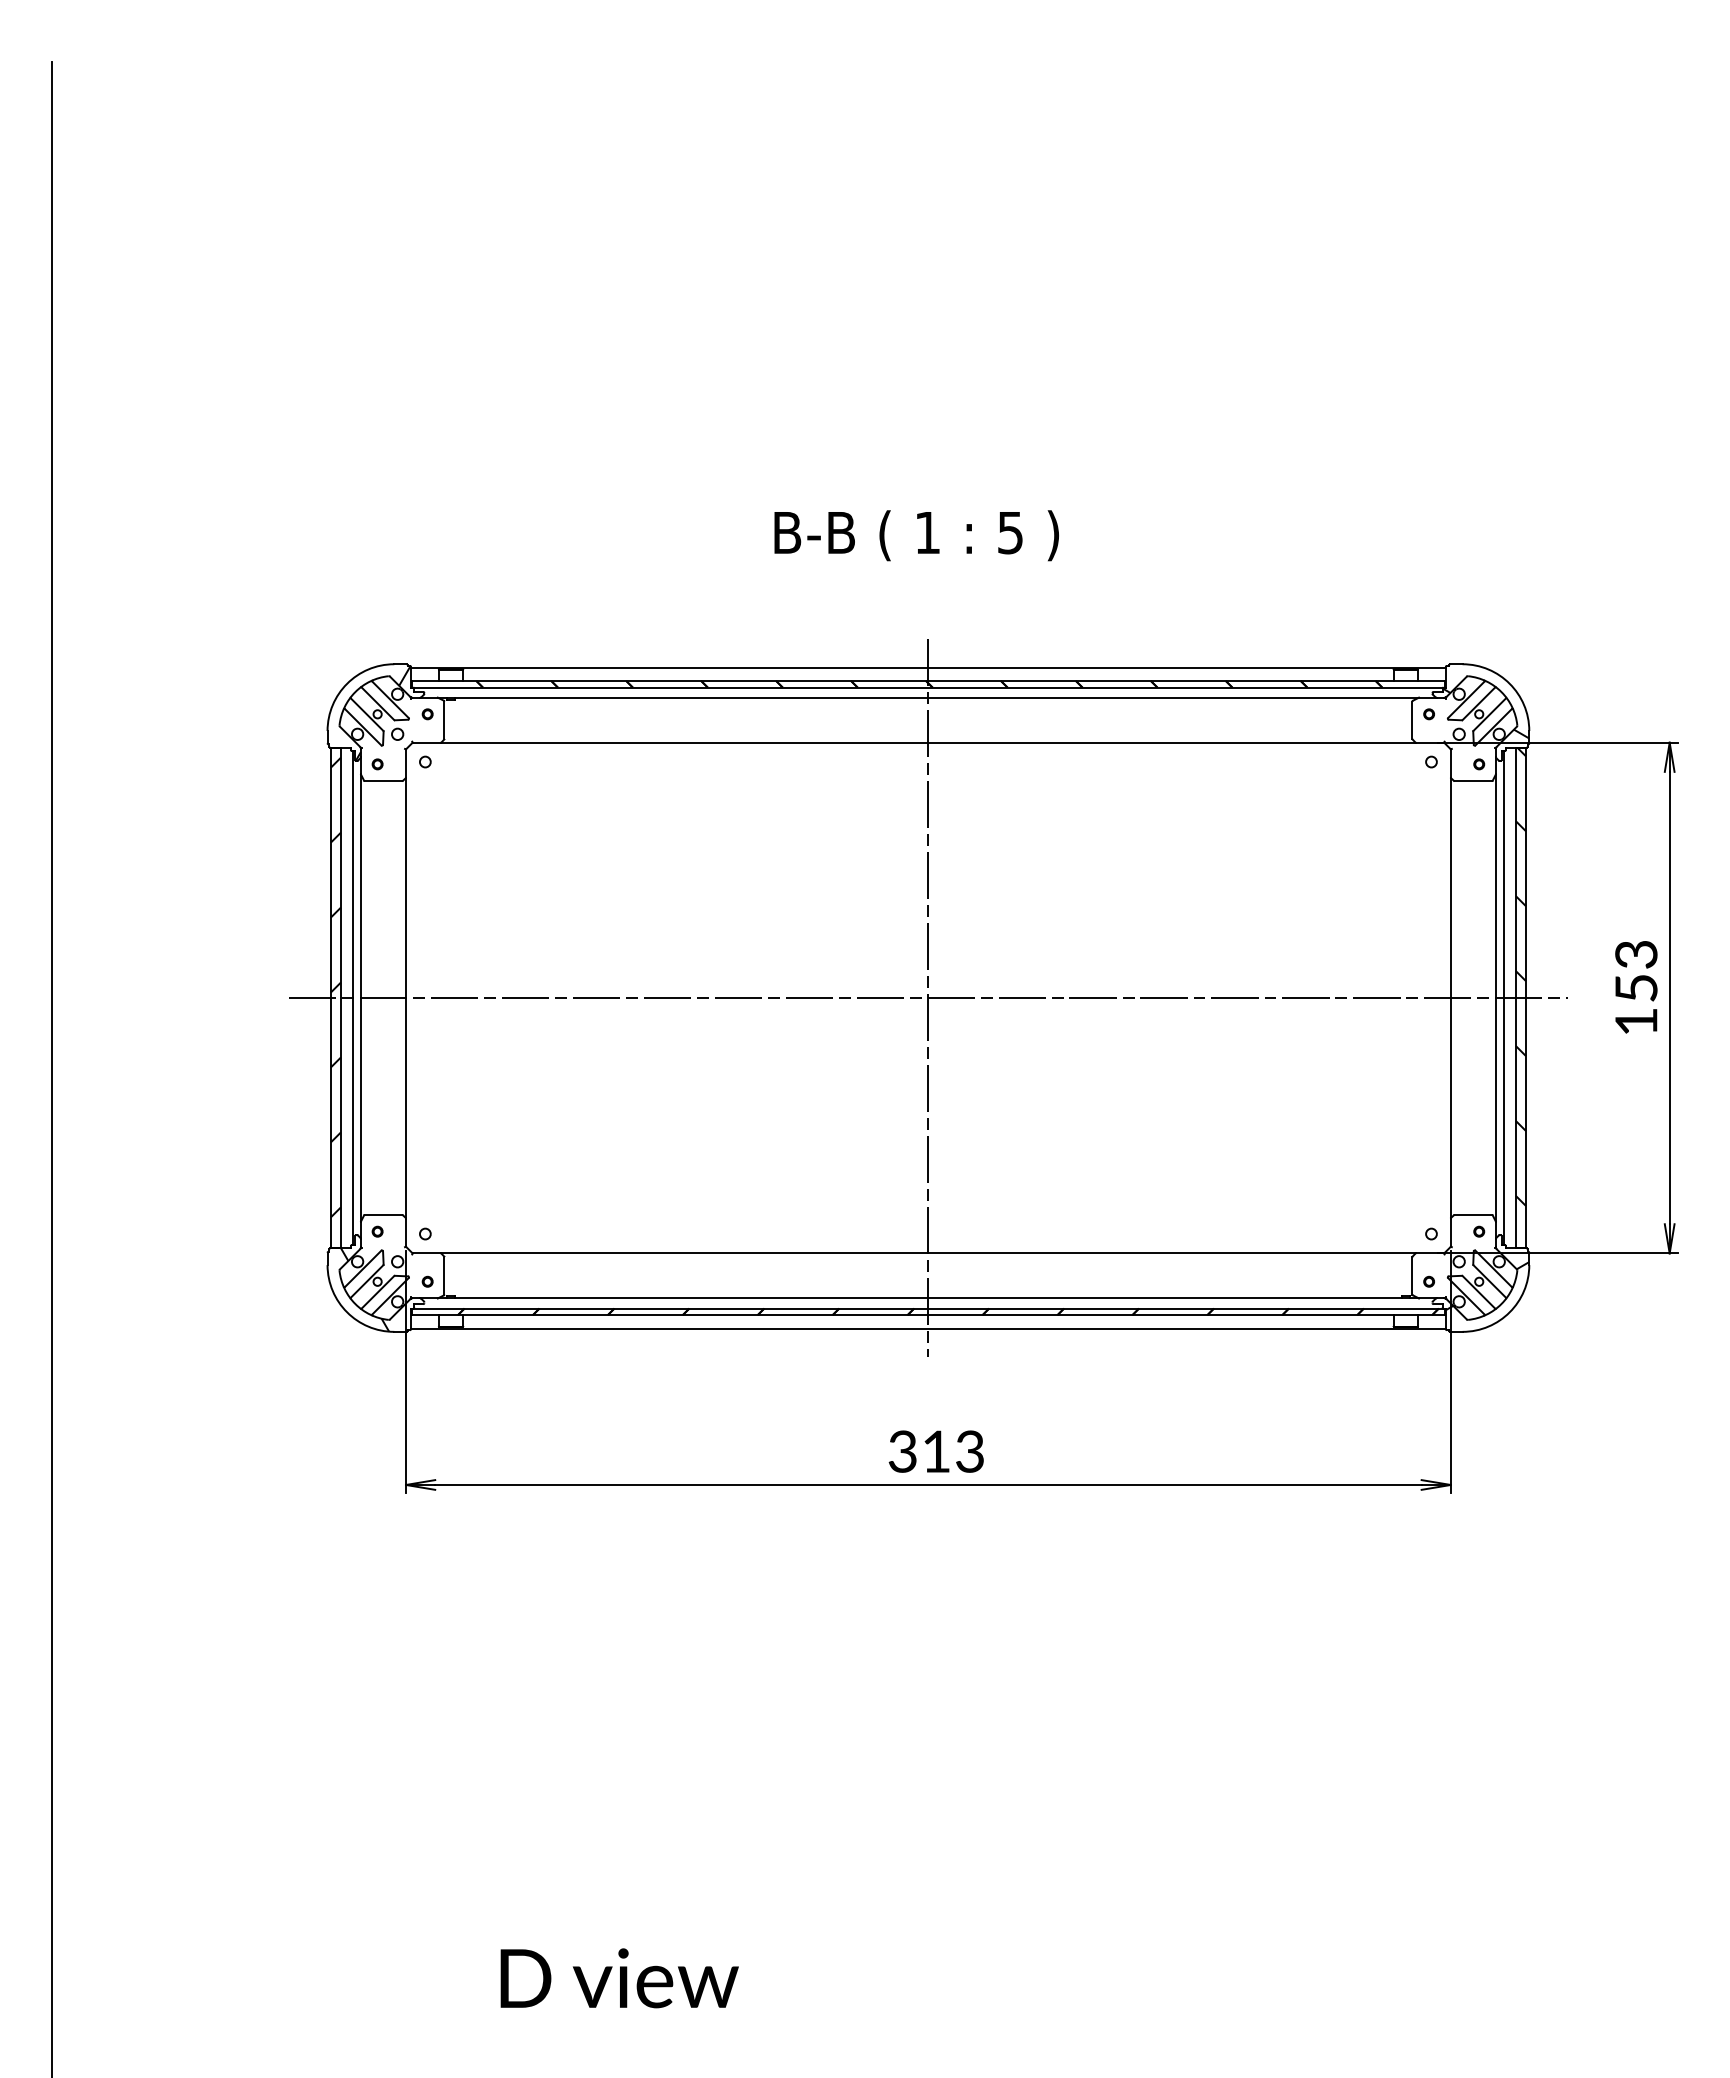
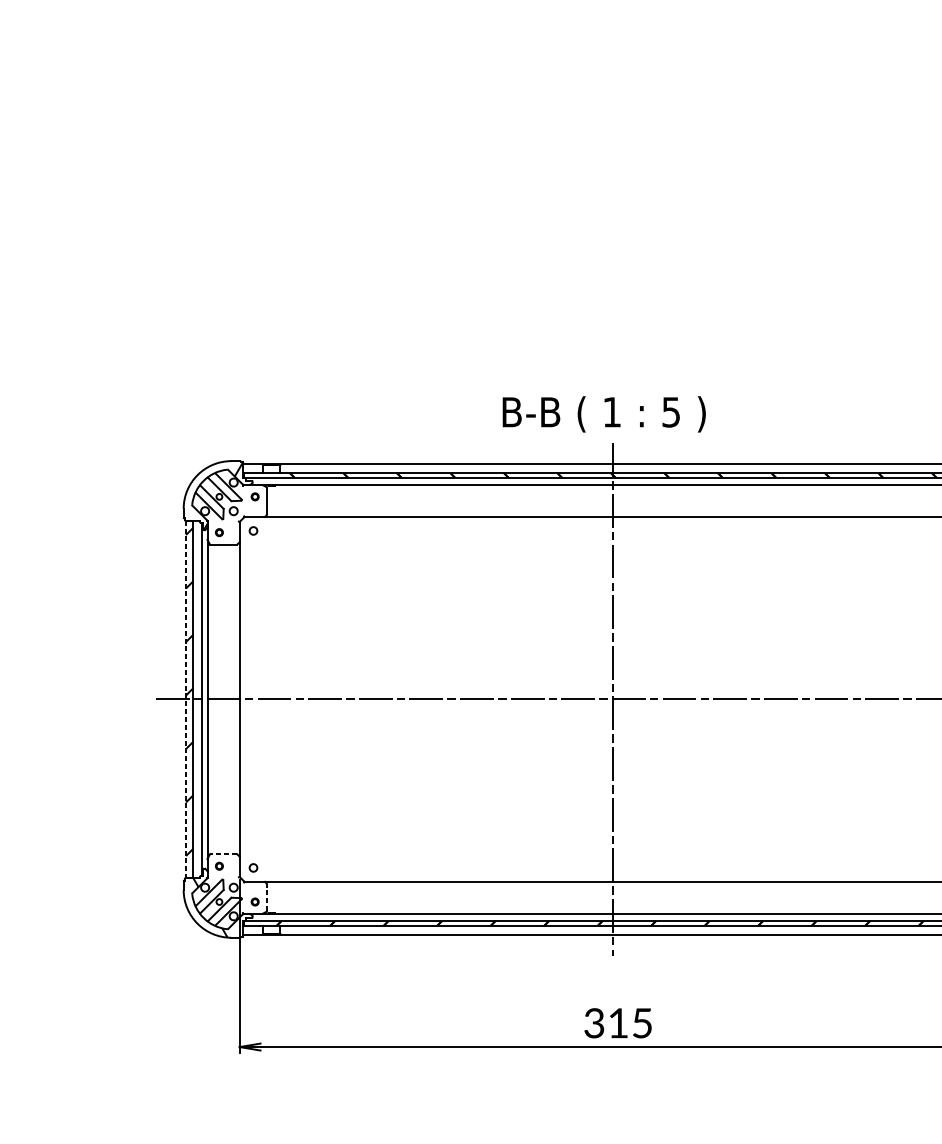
text: (916, 535) -> (604, 414), moved
line: (330, 998) -> (185, 699), solid -> dashed
line: (383, 1215) -> (223, 854), solid -> dashed
line: (444, 1275) -> (267, 897), solid -> dashed
text: (969, 1451) -> (641, 1023), 313 -> 315

